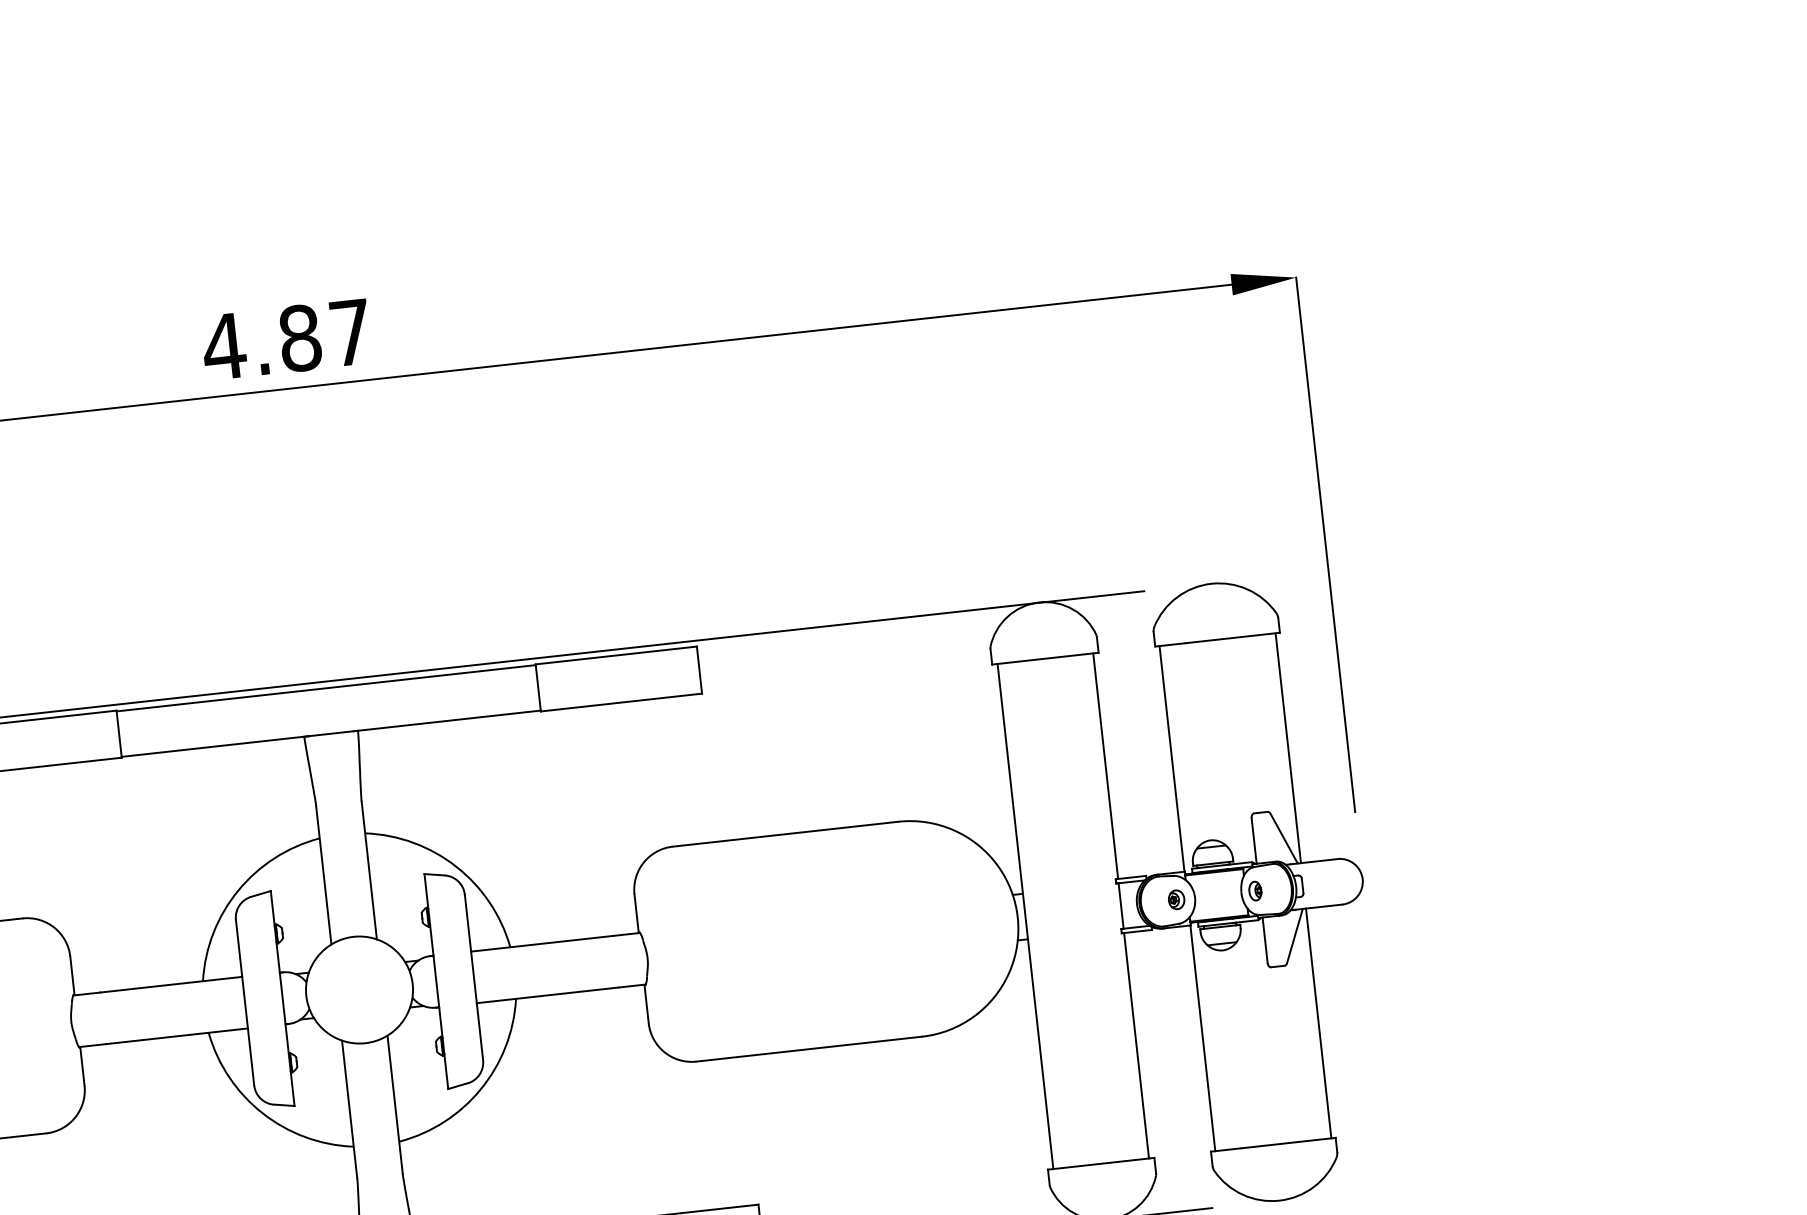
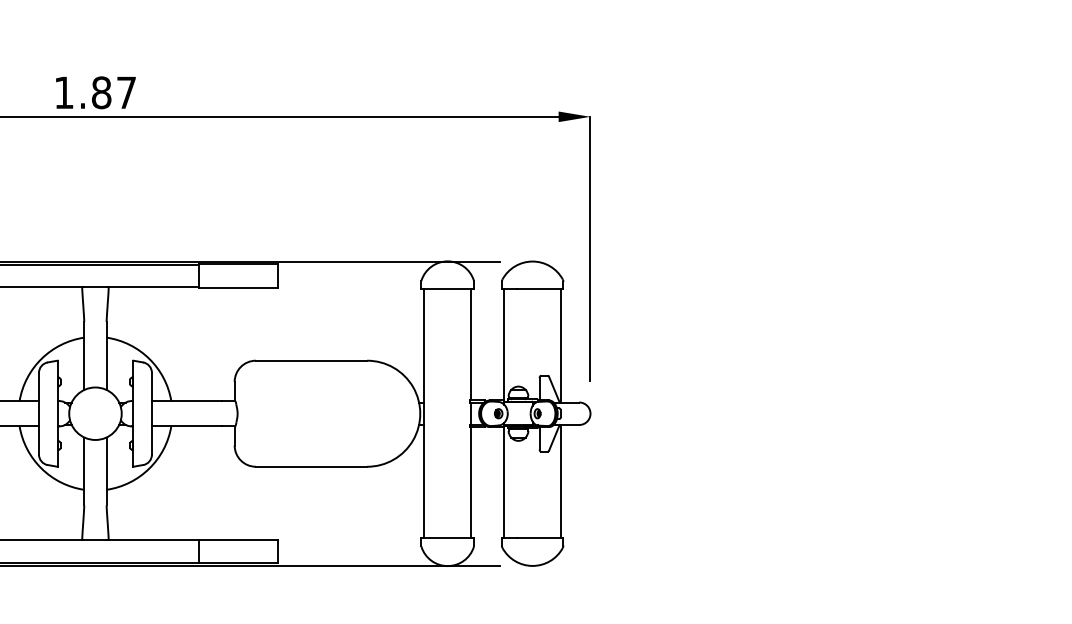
text: (222, 346) -> (63, 92), 4.87 -> 1.87

